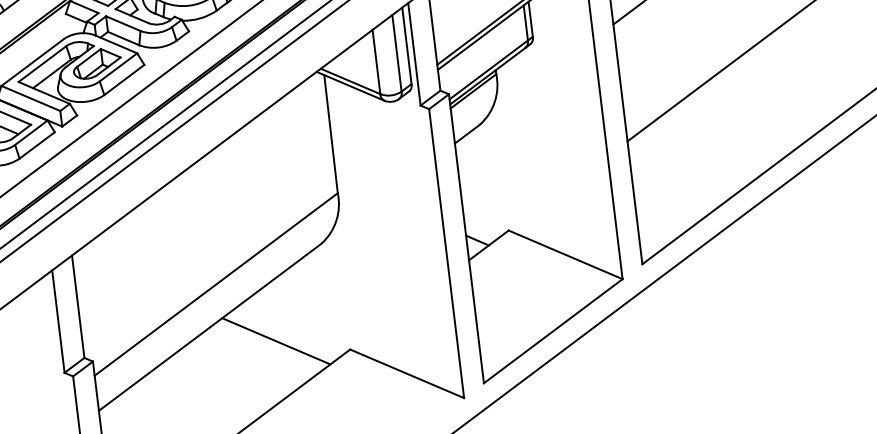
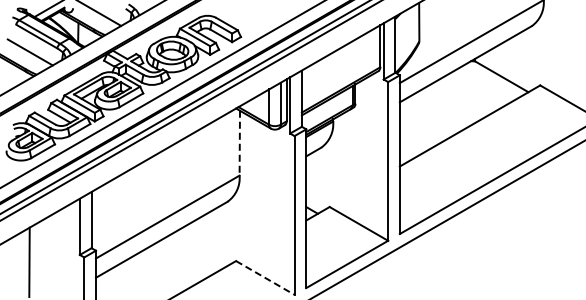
line: (330, 134) -> (239, 143), solid -> dashed
line: (276, 340) -> (196, 251), removed
line: (407, 372) -> (265, 277), solid -> dashed

